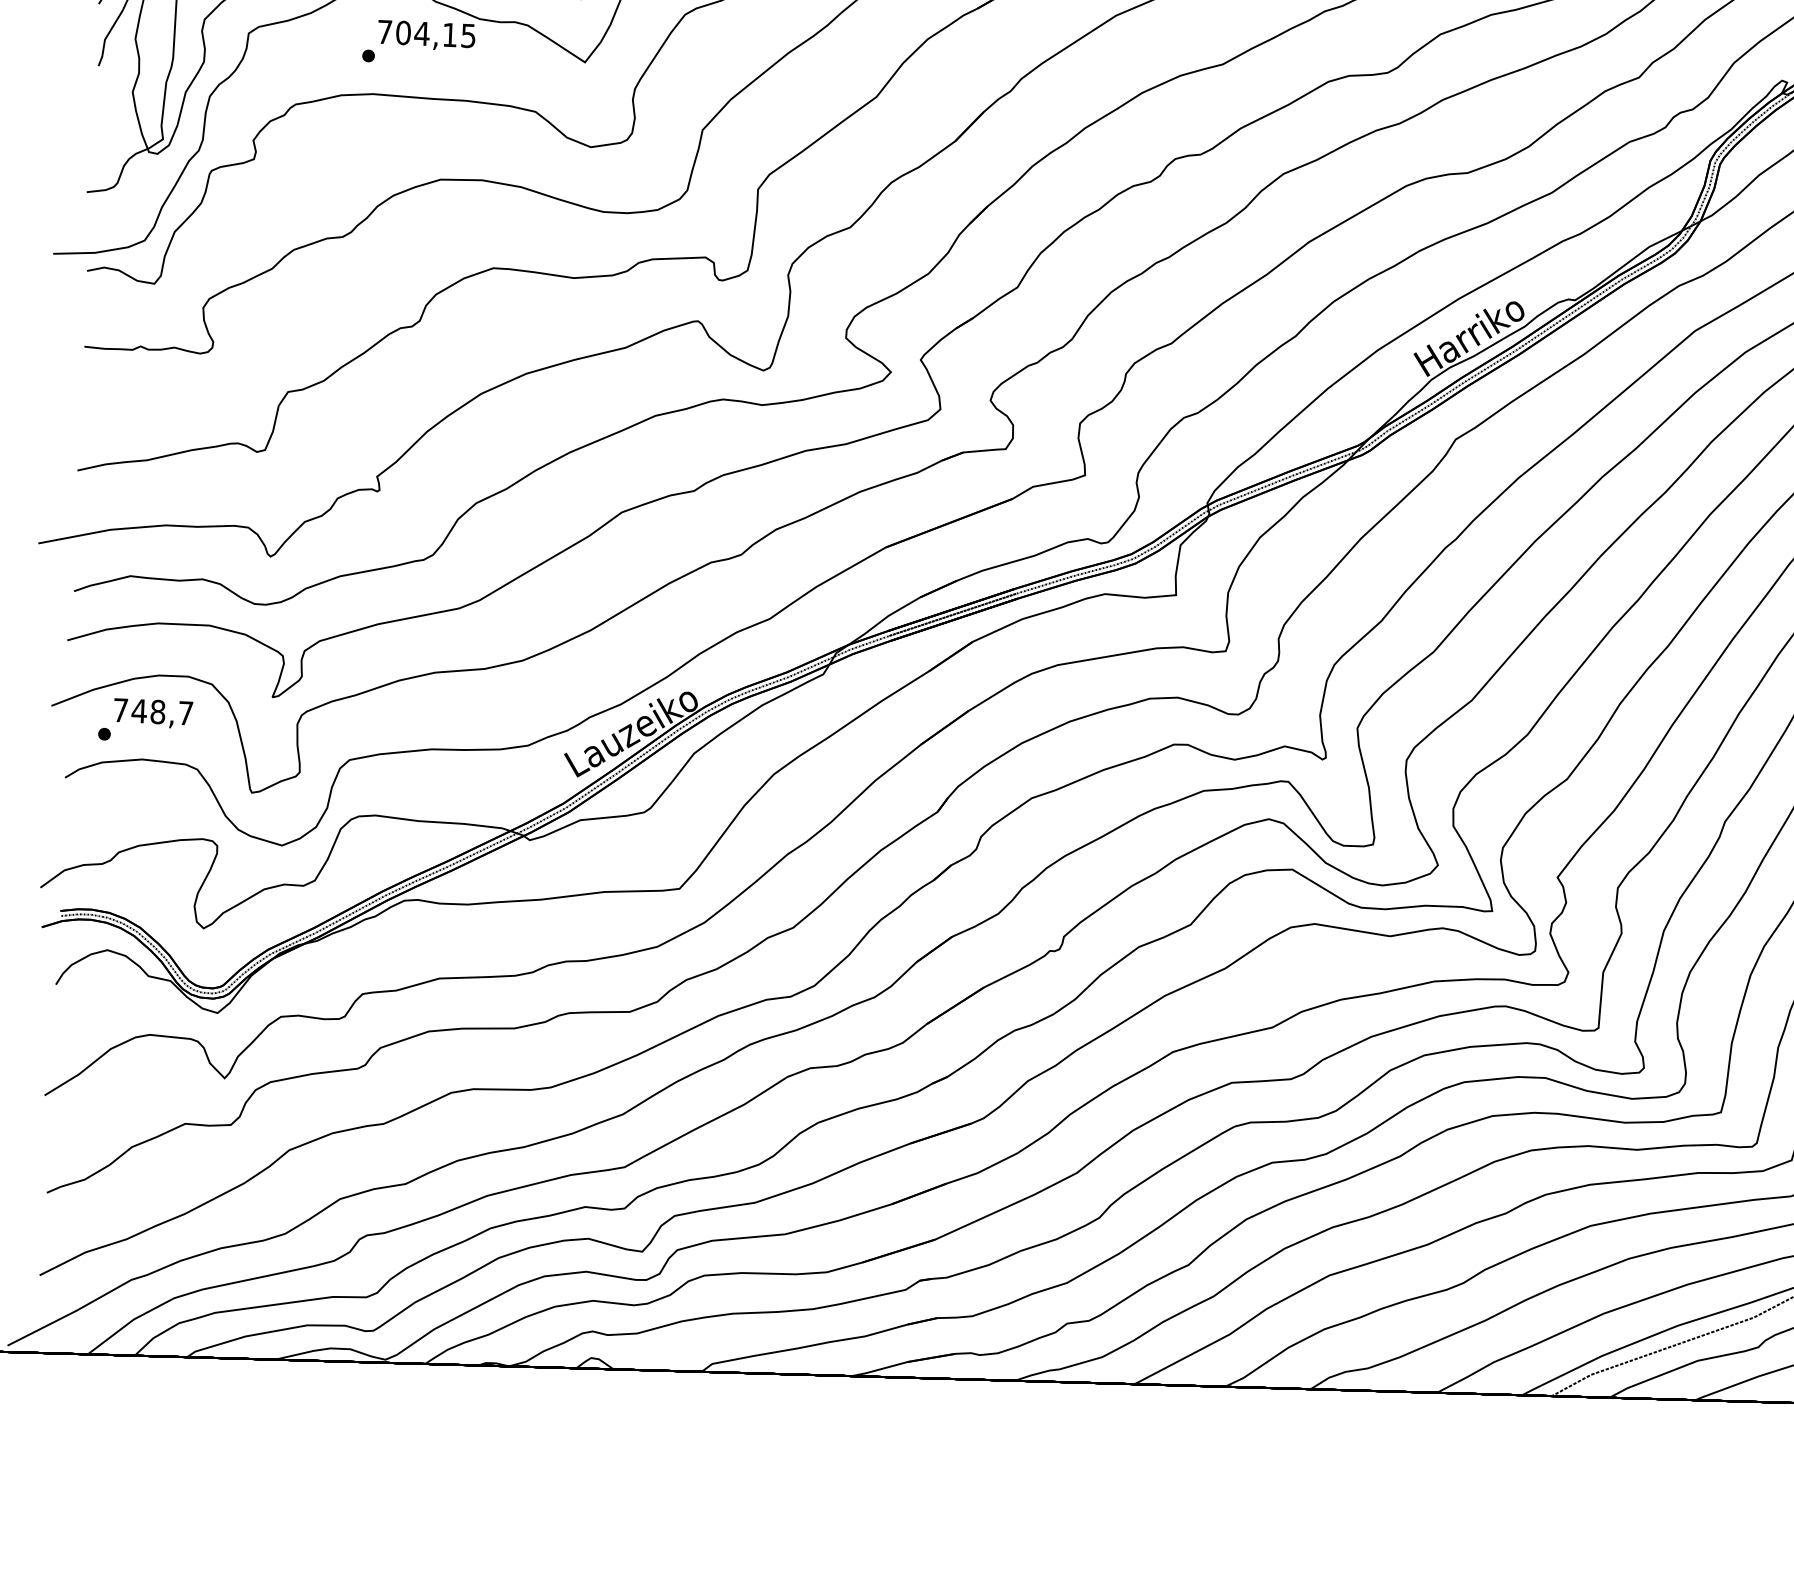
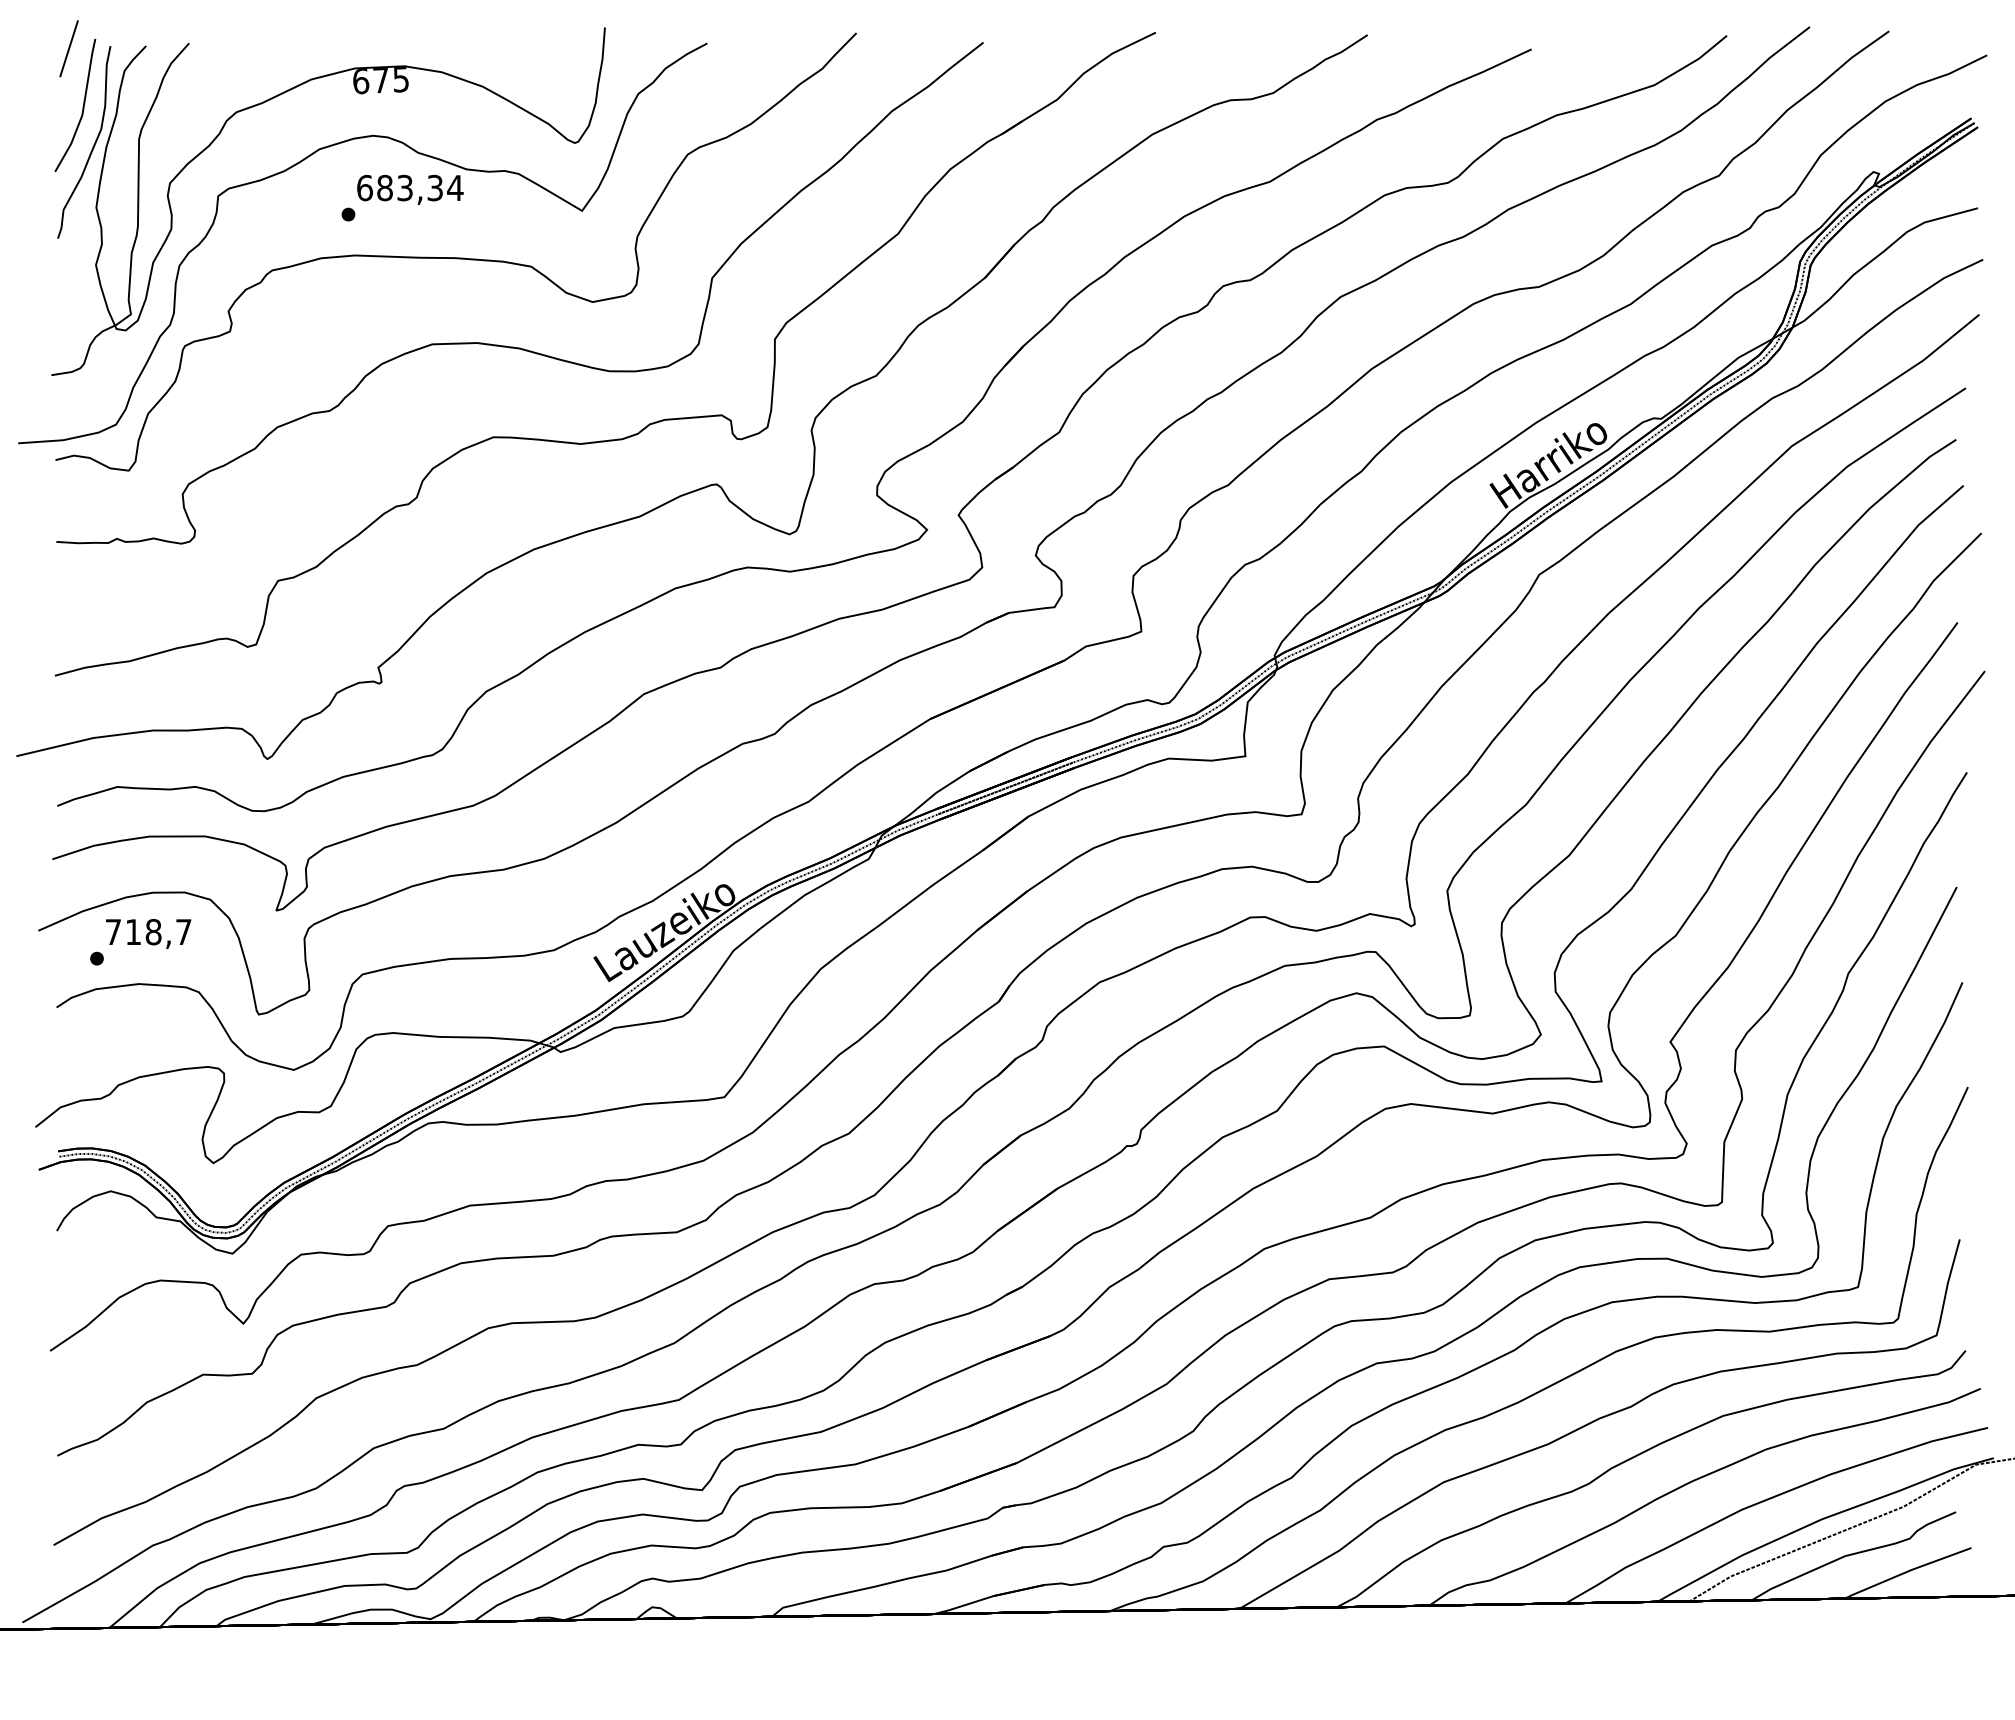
text: (427, 33) -> (410, 187), 704,15 -> 683,34
text: (139, 710) -> (133, 931), 748,7 -> 718,7

